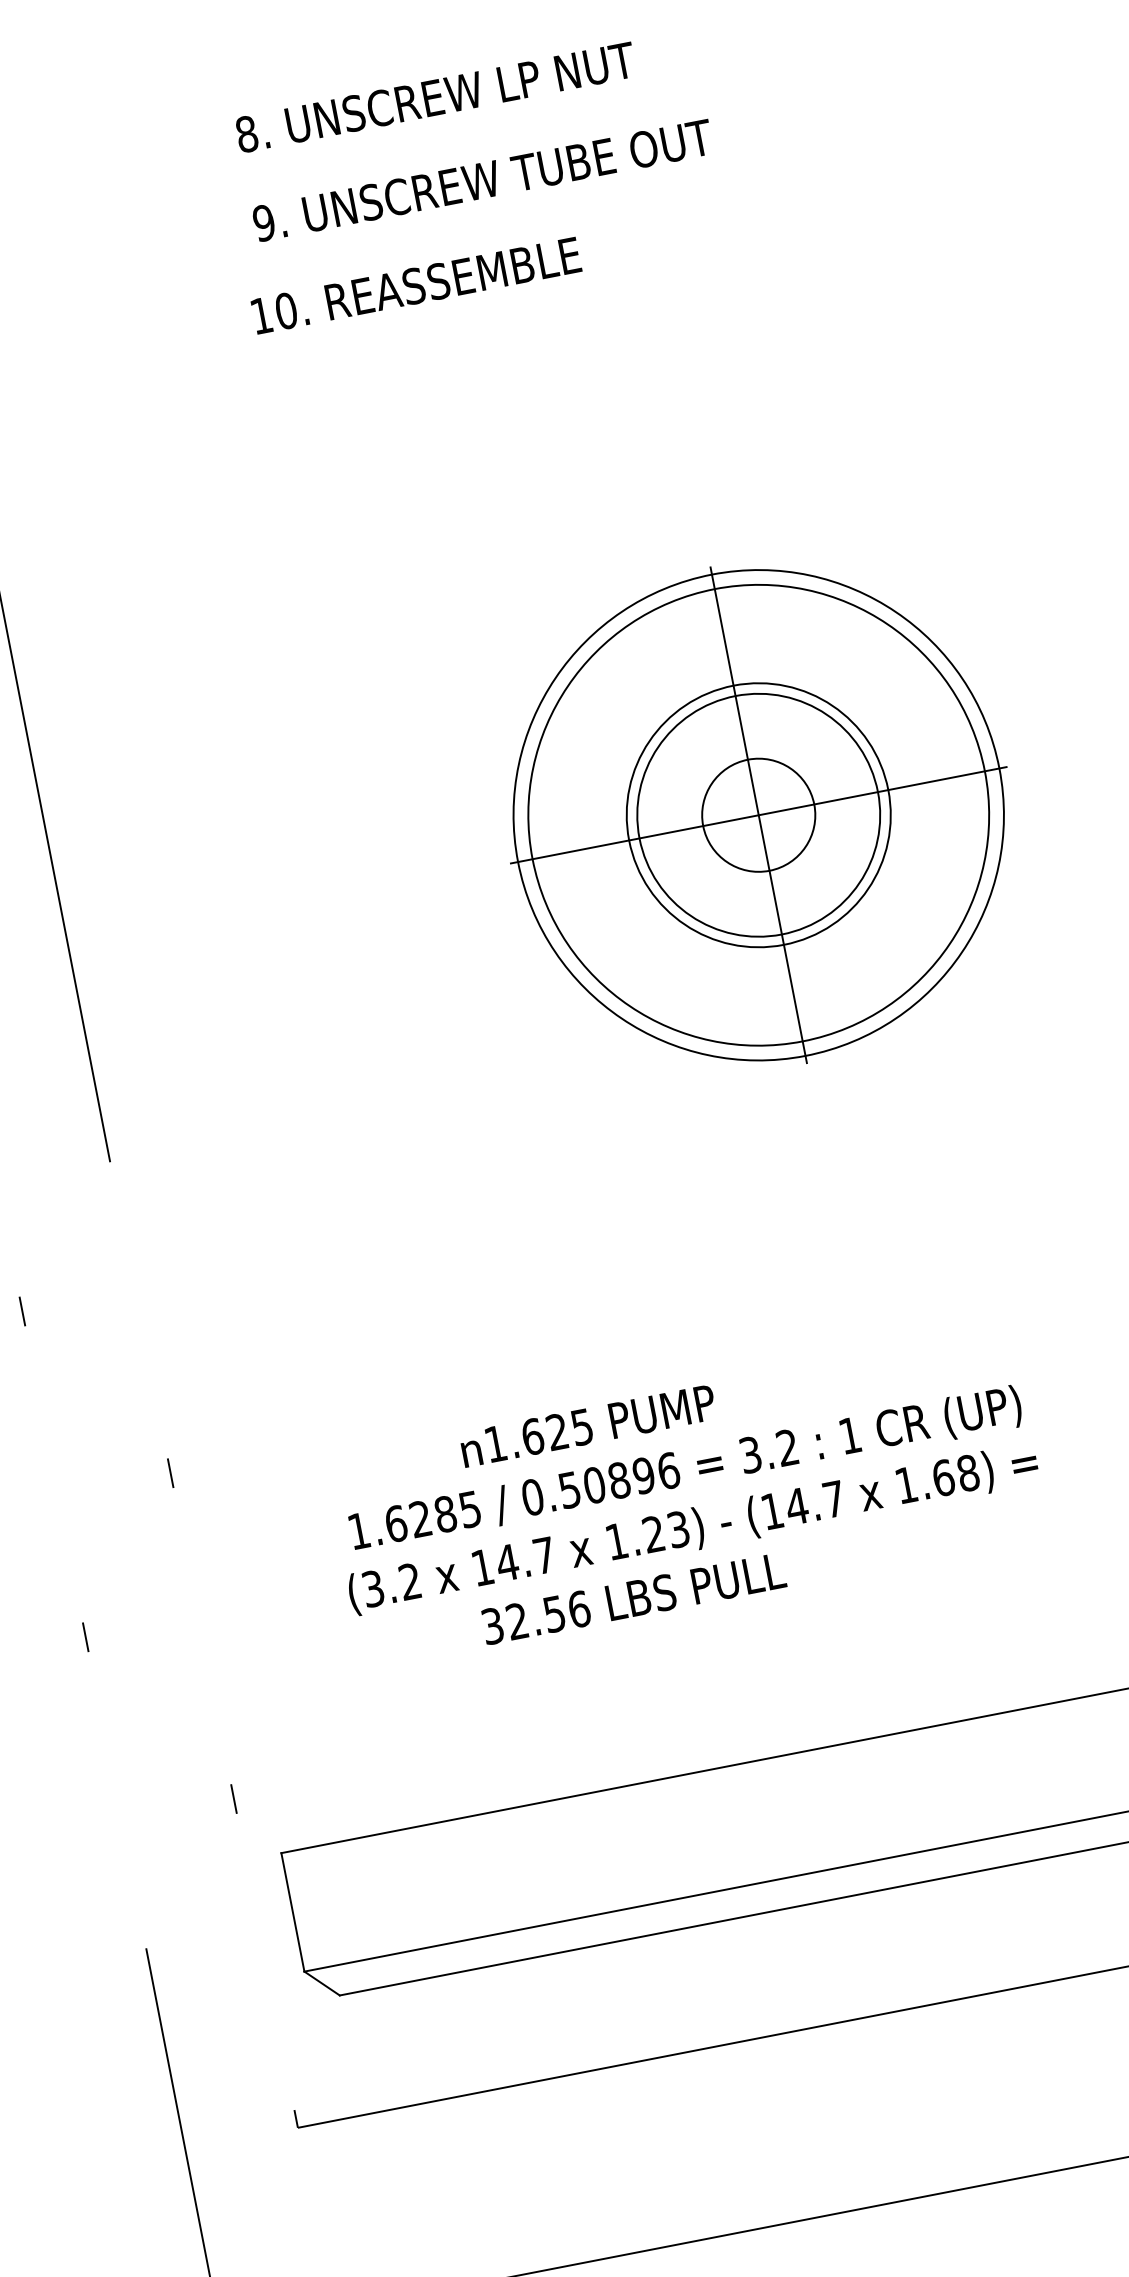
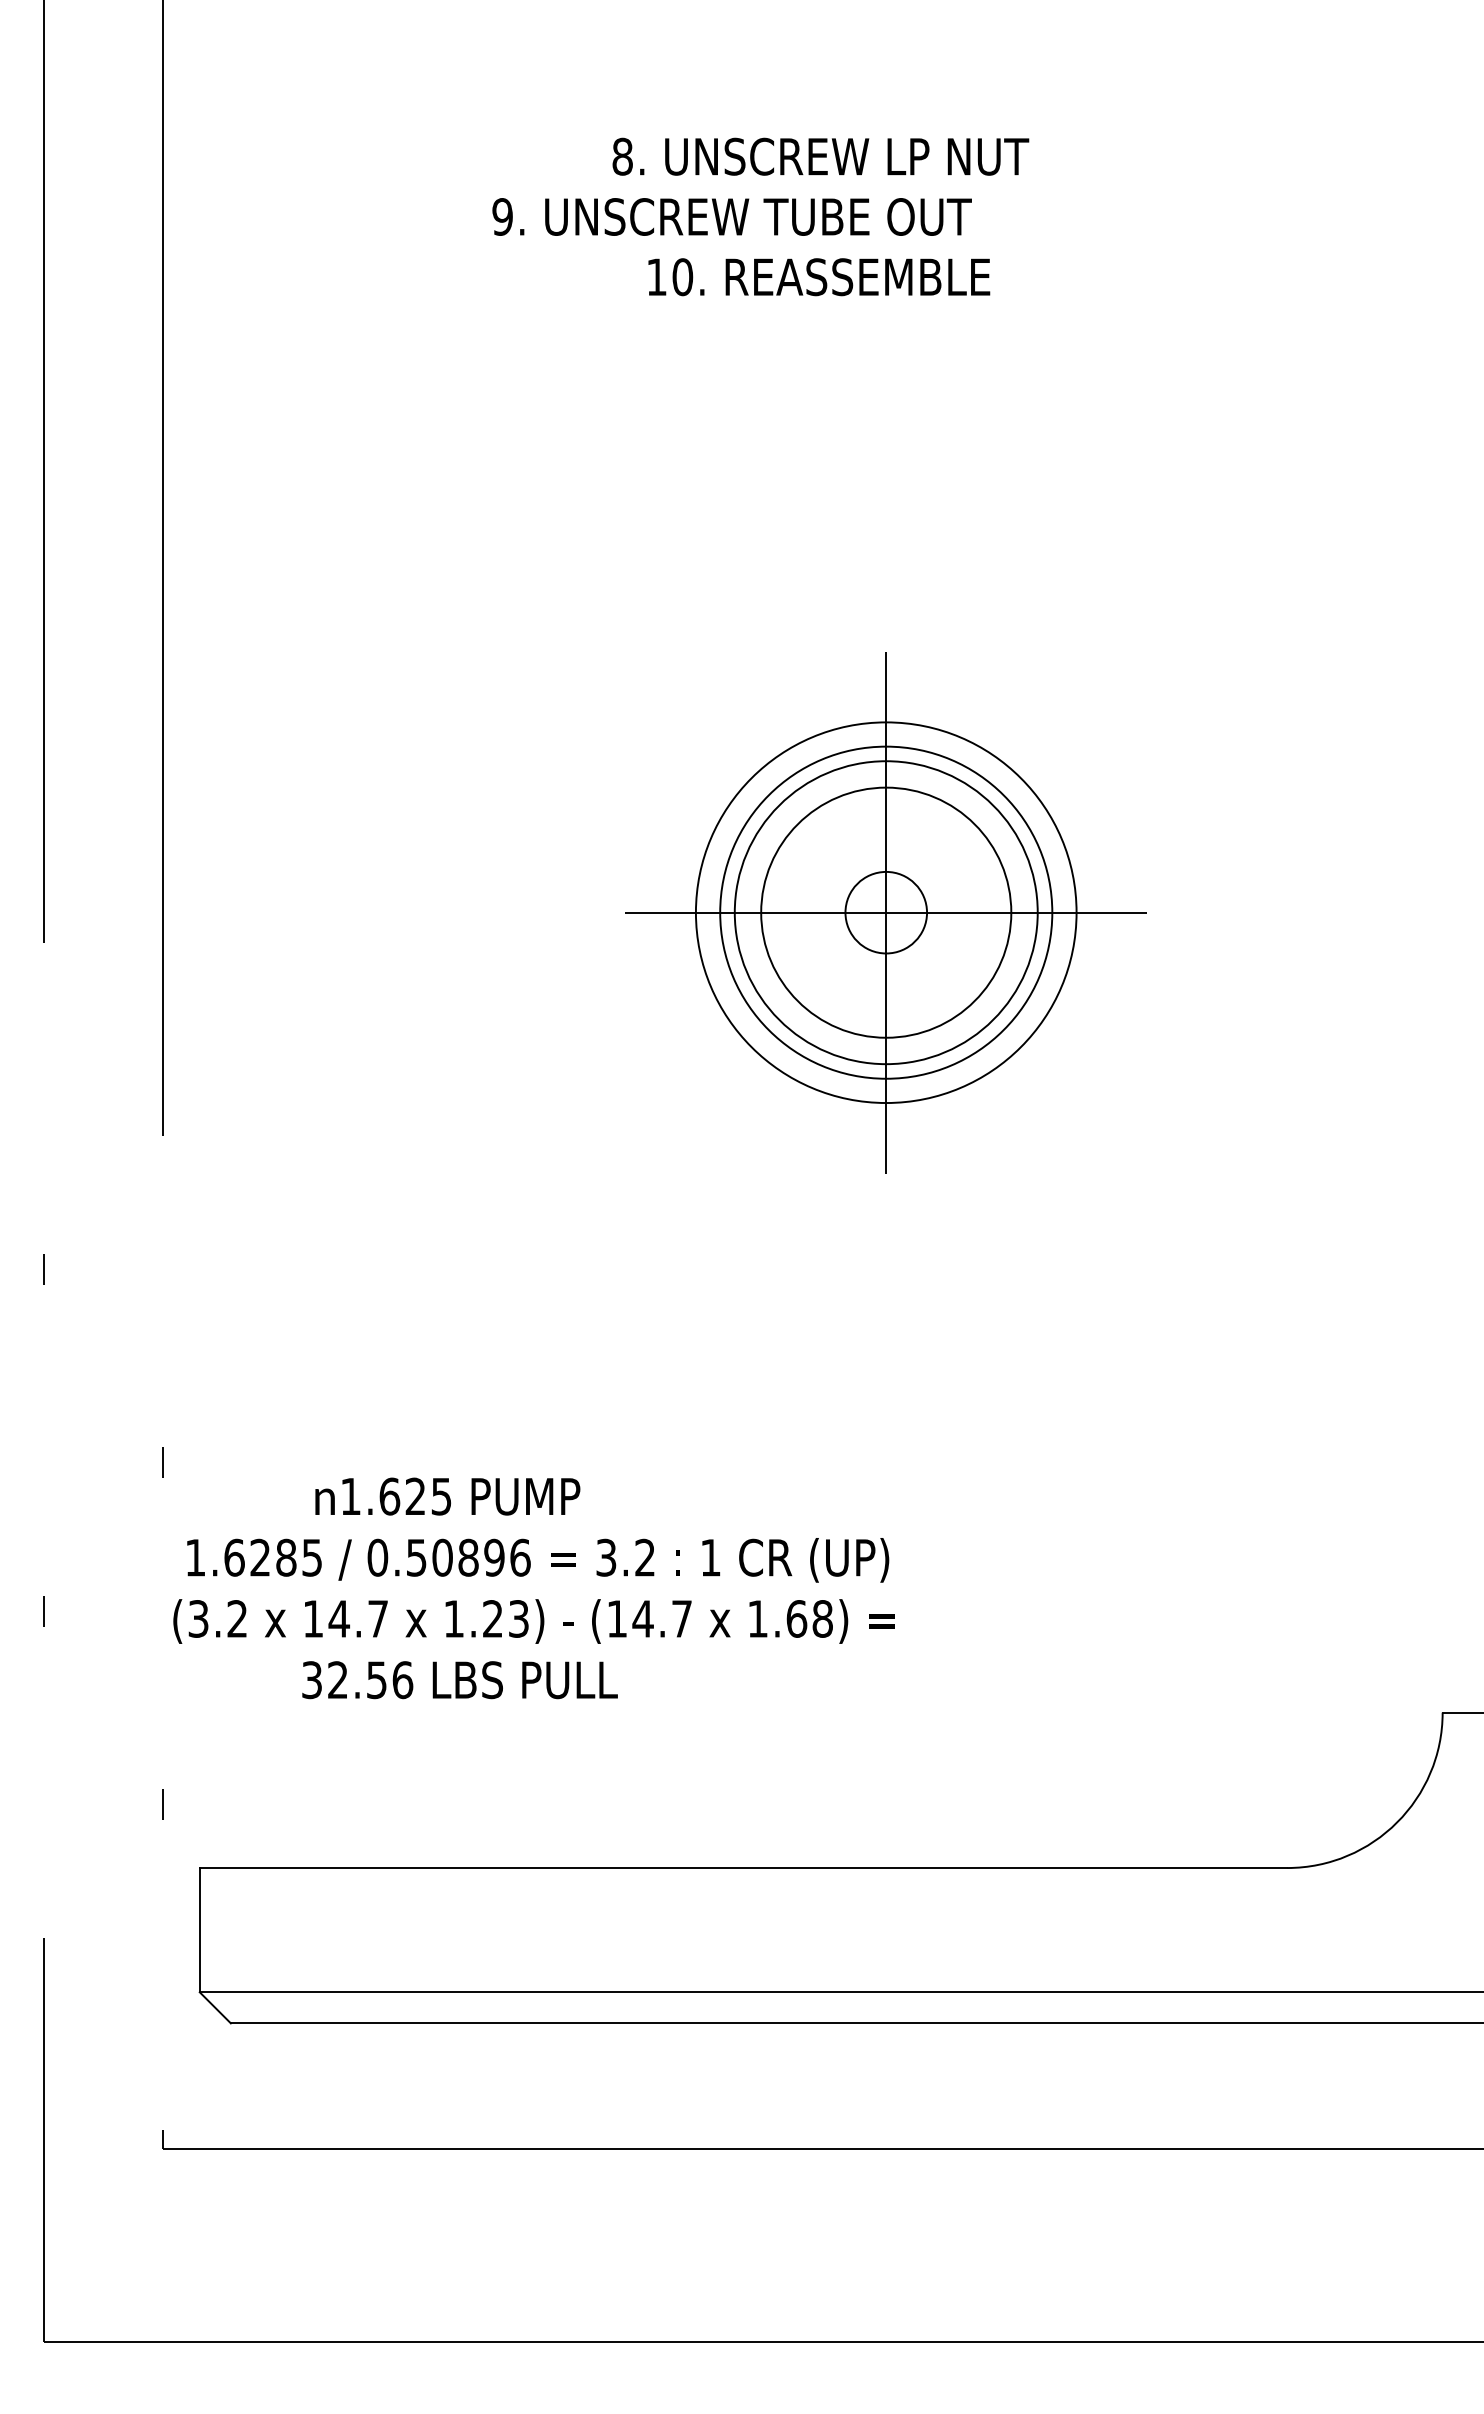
text: (435, 97) -> (820, 156), moved
text: (416, 286) -> (819, 277), moved
circle: (757, 815) -> (885, 912), size x0.6
circle: (758, 815) -> (886, 912), size x0.7
circle: (758, 815) -> (886, 912), size x0.7
circle: (758, 815) -> (886, 912), size x1.4
text: (686, 1497) -> (533, 1588), moved

